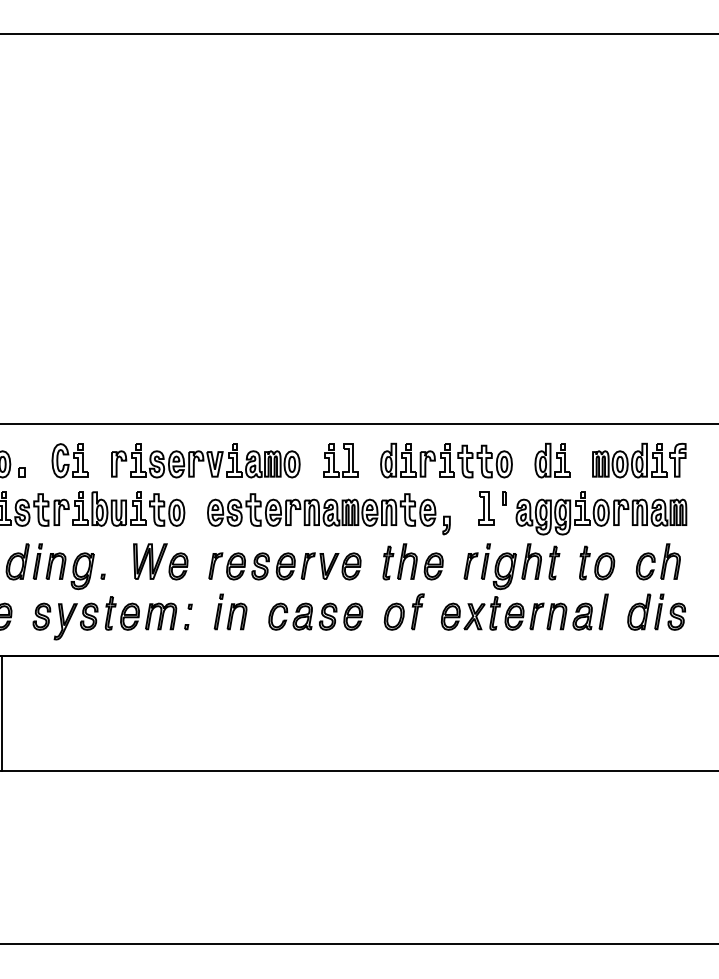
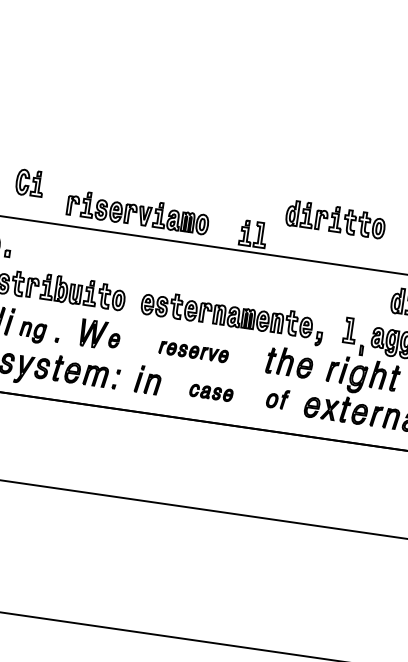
part: (69, 460) -> (29, 182), moved
part: (205, 460) -> (138, 212), moved
part: (340, 460) -> (253, 234), moved
part: (446, 460) -> (335, 219), moved
part: (504, 498) -> (361, 350), moved
part: (178, 566) -> (114, 340), size x0.7
part: (284, 566) -> (193, 352), size x0.6
part: (69, 571) -> (32, 332), size x0.7
part: (403, 611) -> (277, 398), size x0.7
part: (315, 616) -> (211, 392), size x0.6

